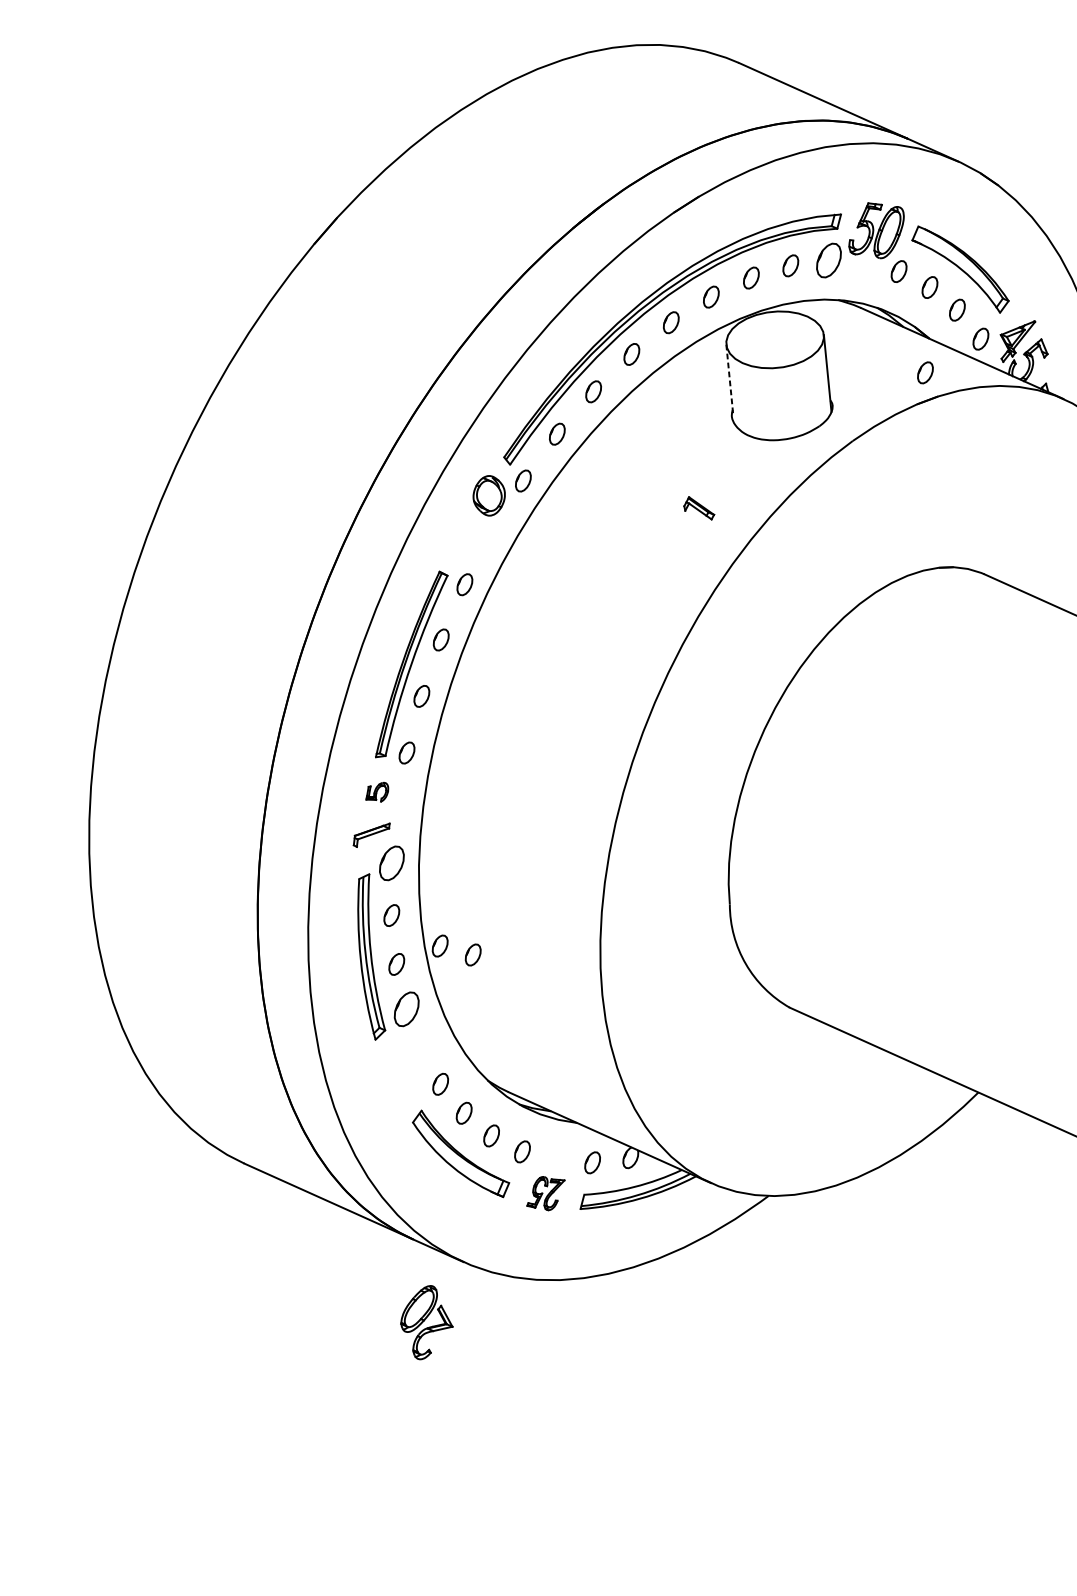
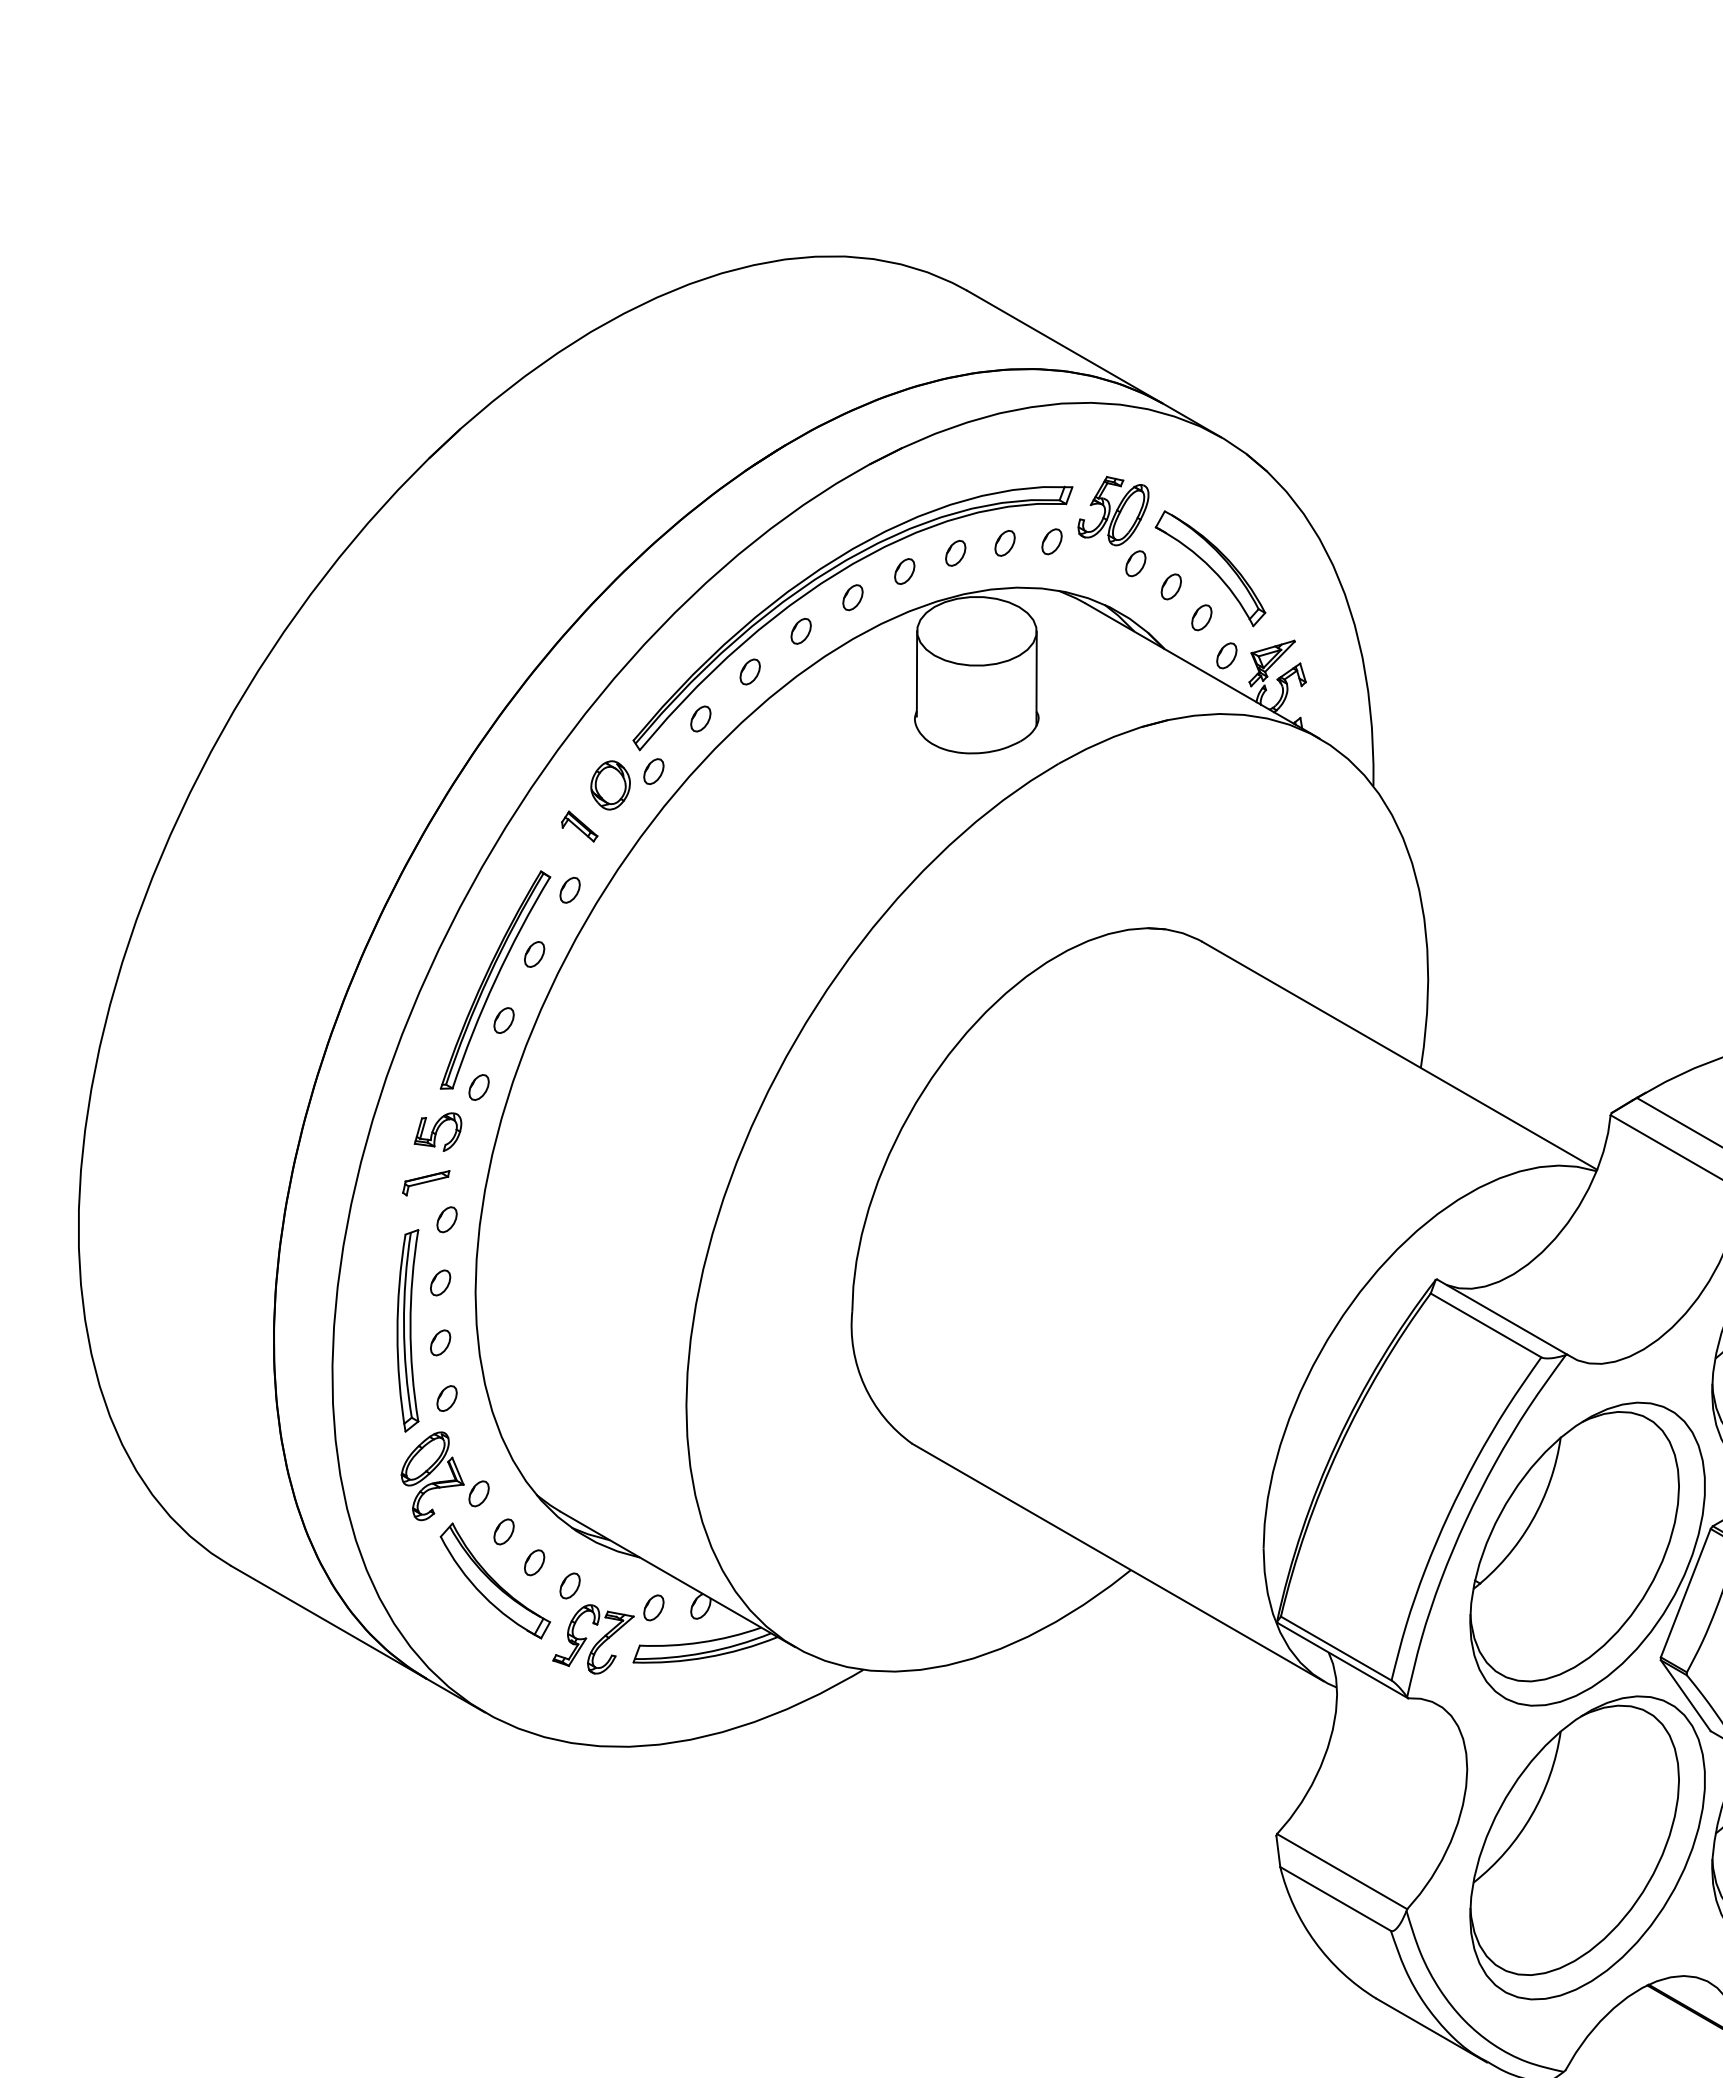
part: (828, 260) -> (1051, 541), size x0.62
part: (924, 372) -> (1154, 689), removed
line: (729, 379) -> (916, 673), dashed -> solid
part: (698, 508) -> (579, 826), moved
part: (376, 792) -> (437, 1131), size x1.67
part: (391, 863) -> (446, 1219), size x0.62
part: (440, 945) -> (495, 1325), removed
part: (473, 954) -> (534, 1340), removed
part: (406, 1009) -> (446, 1398), size x0.62
part: (546, 1193) -> (593, 1639), size x1.67
part: (426, 1322) -> (432, 1476), moved

